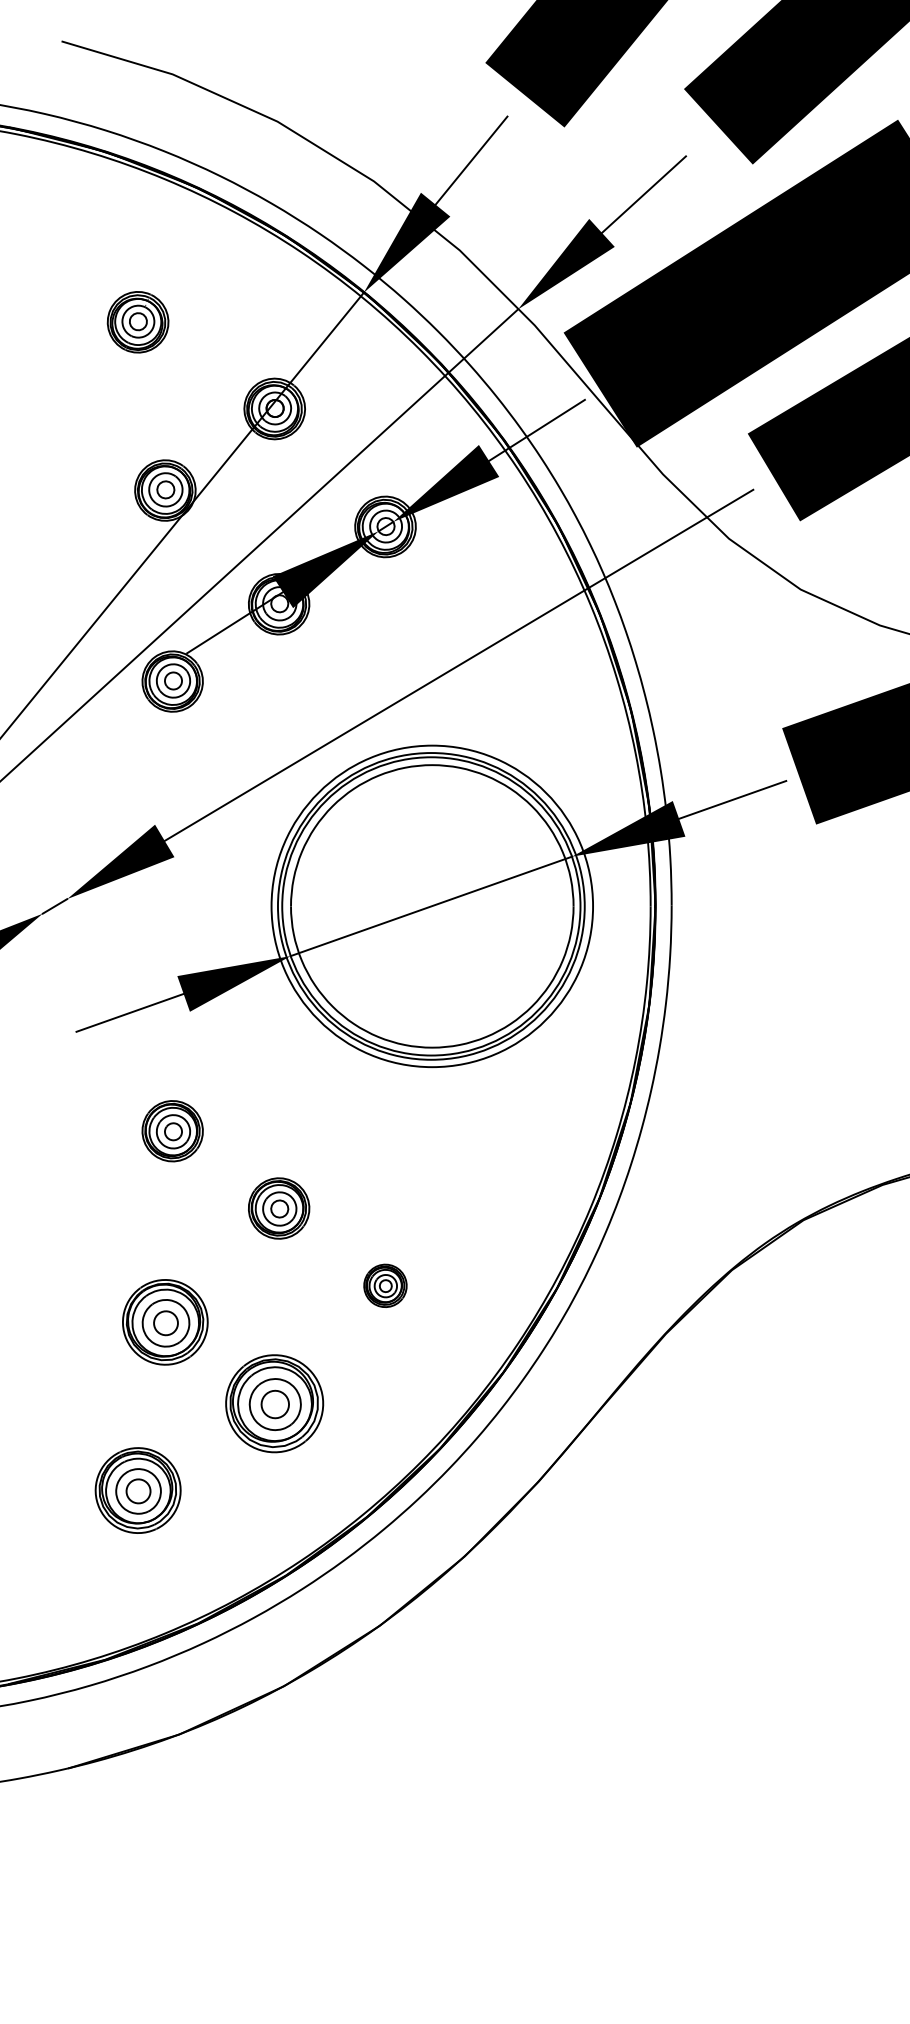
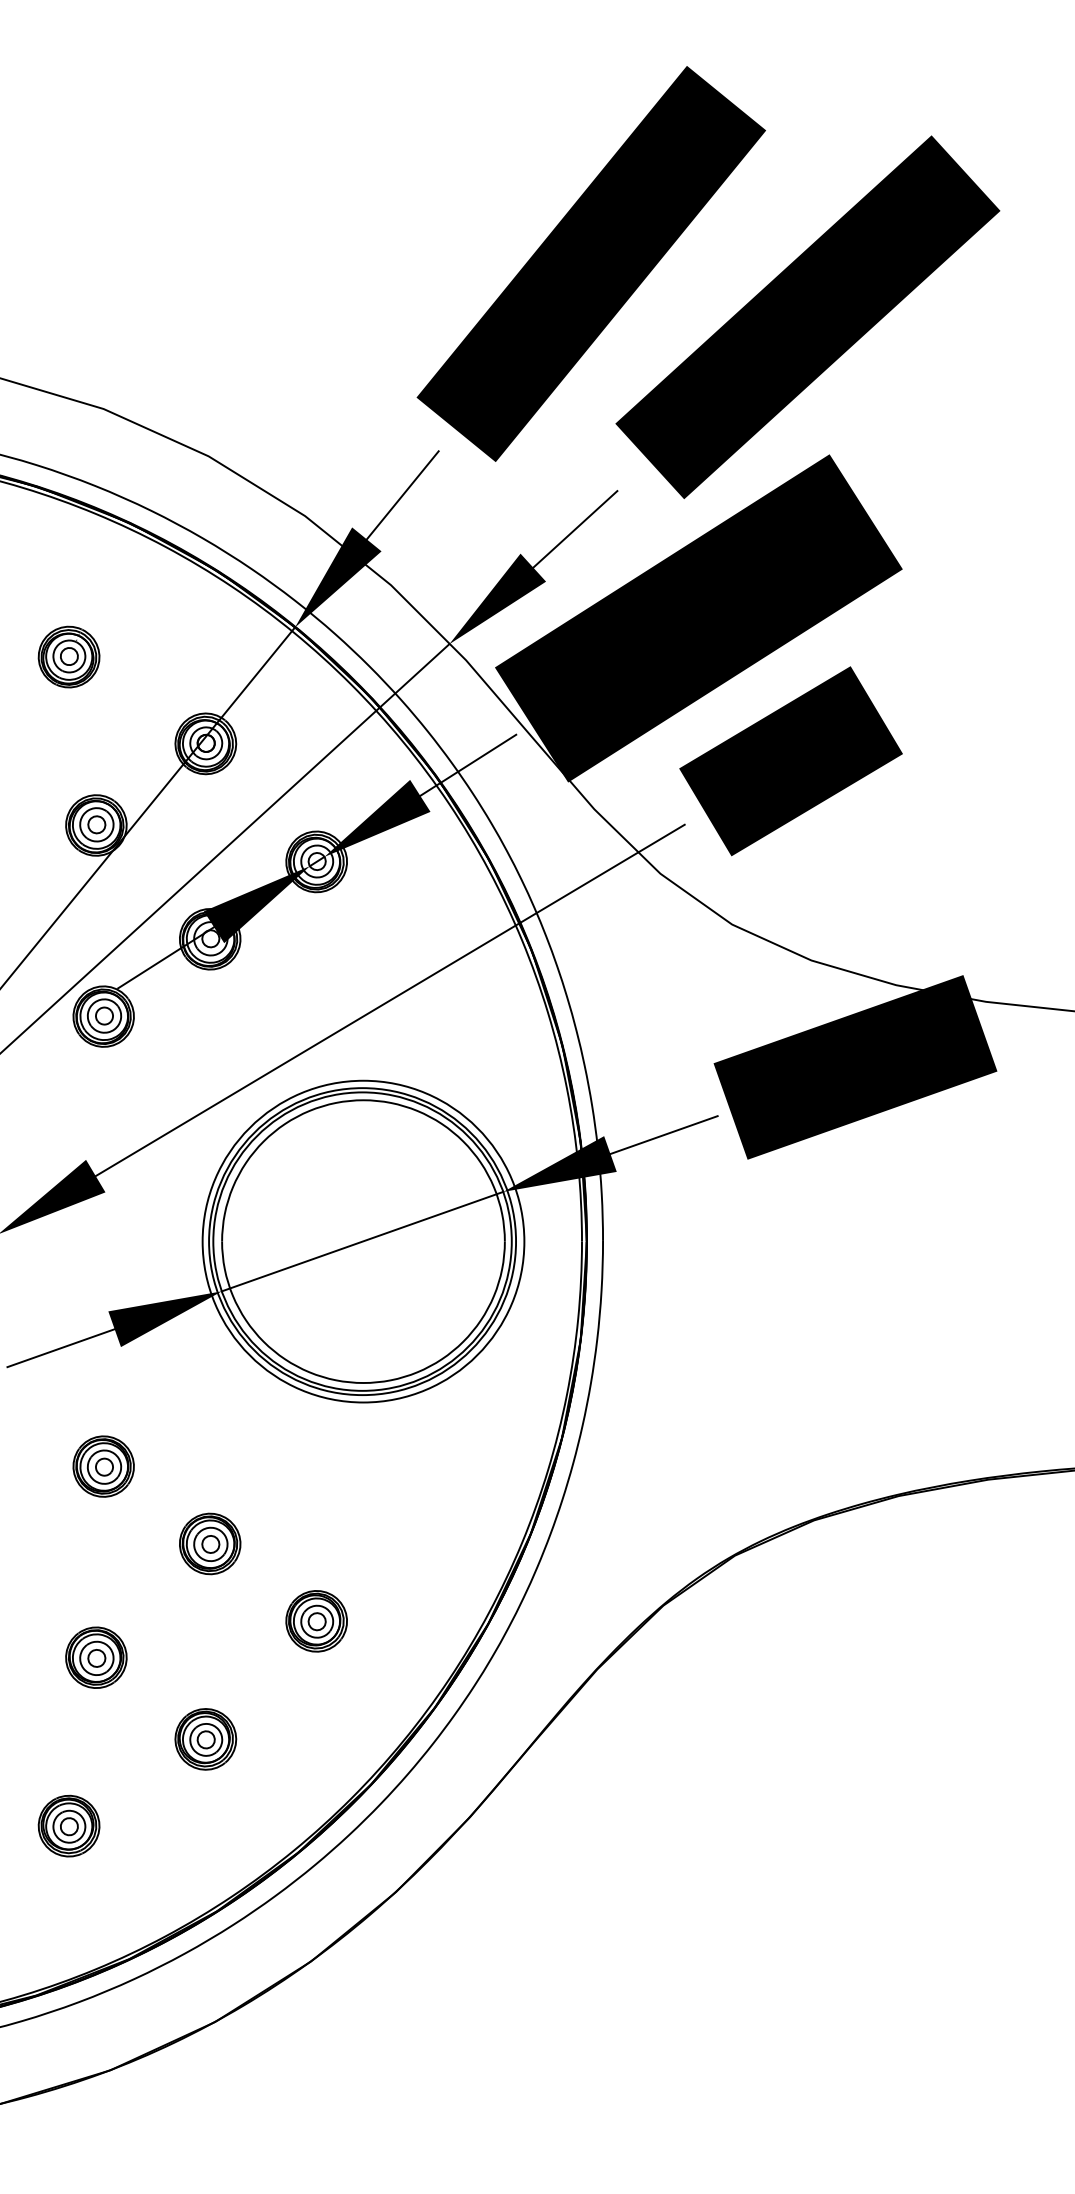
part: (385, 1286) -> (316, 1621), size x1.43
part: (165, 1321) -> (96, 1657), size x0.71
part: (274, 1403) -> (205, 1739), size x0.62
part: (137, 1489) -> (68, 1825), size x0.71

